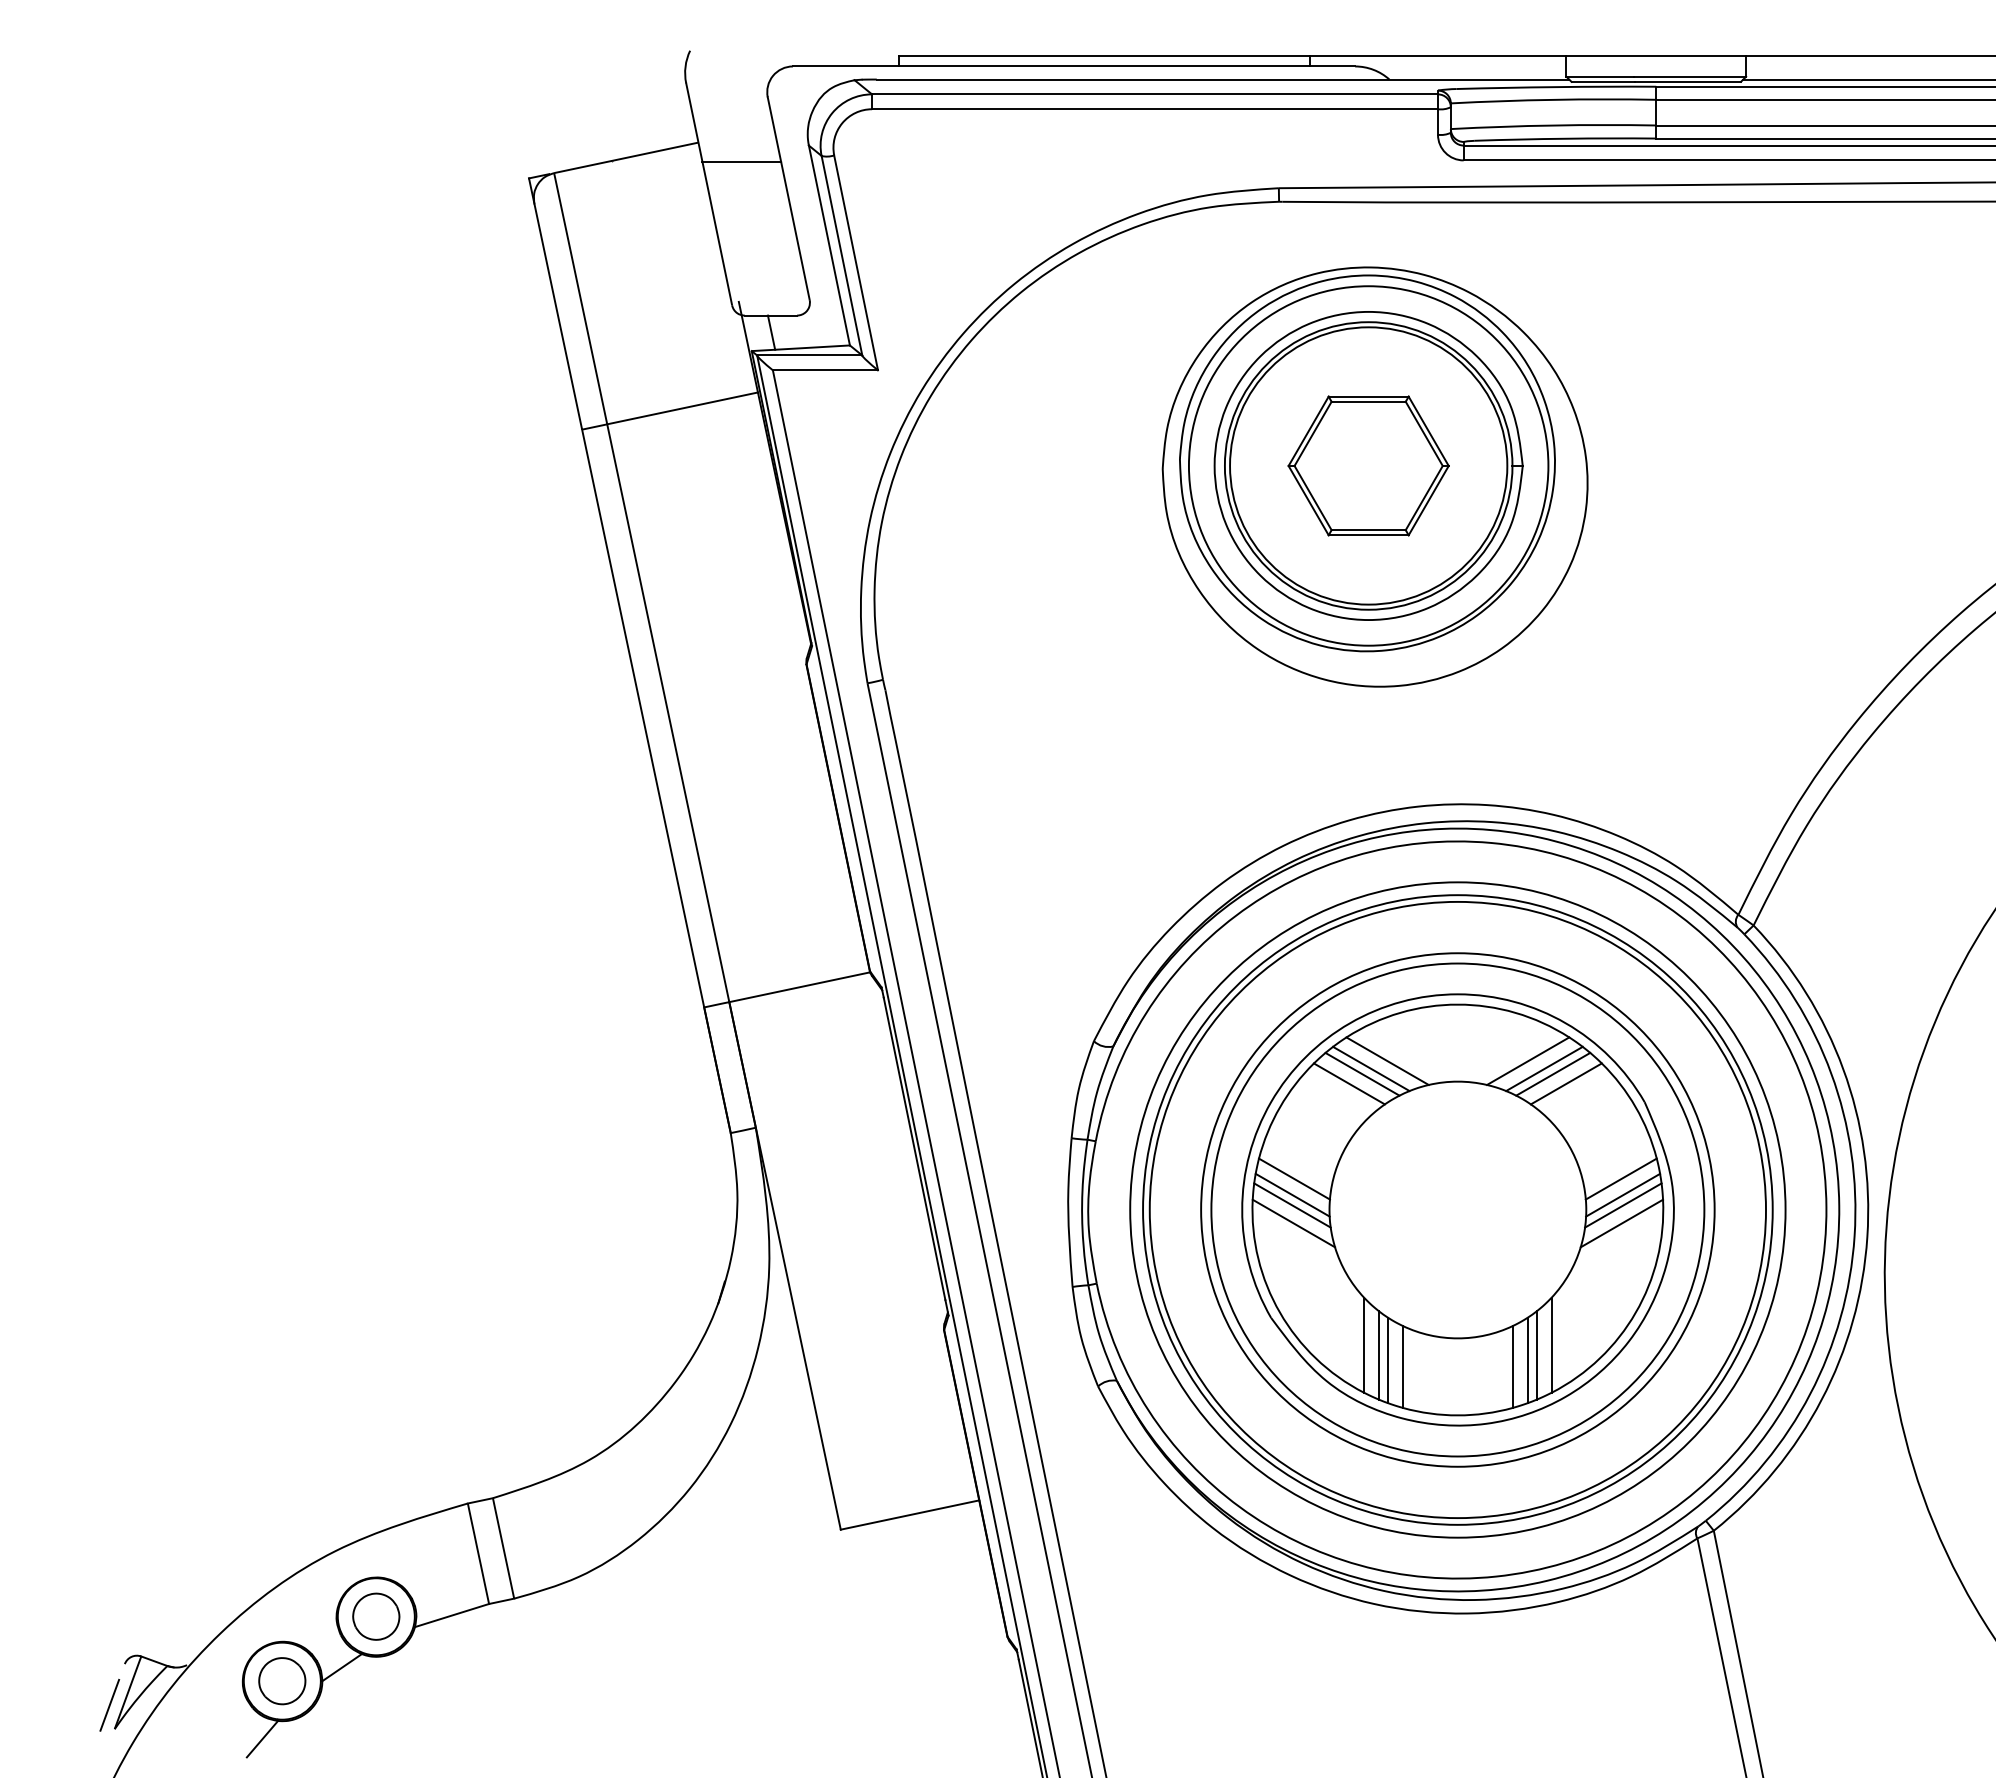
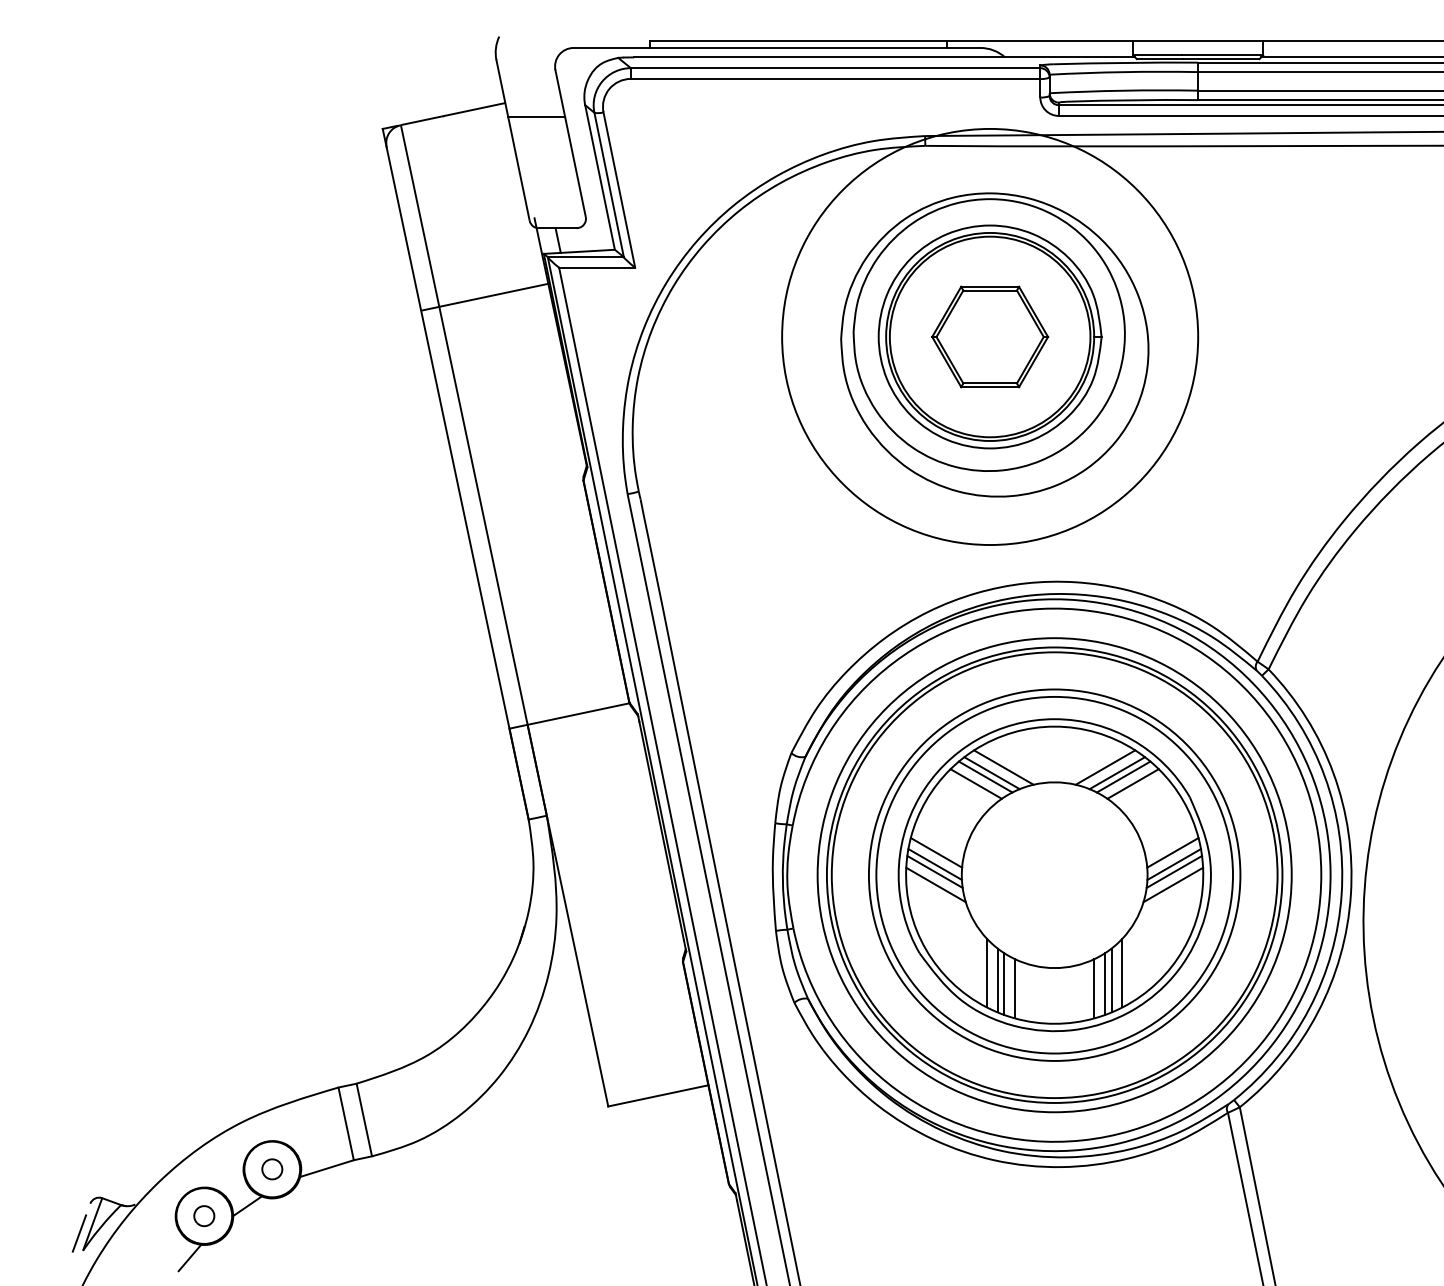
circle: (1368, 465) -> (990, 336), size x1.6
part: (376, 1616) -> (272, 1169), size x0.6
part: (282, 1681) -> (204, 1216), size x0.6

